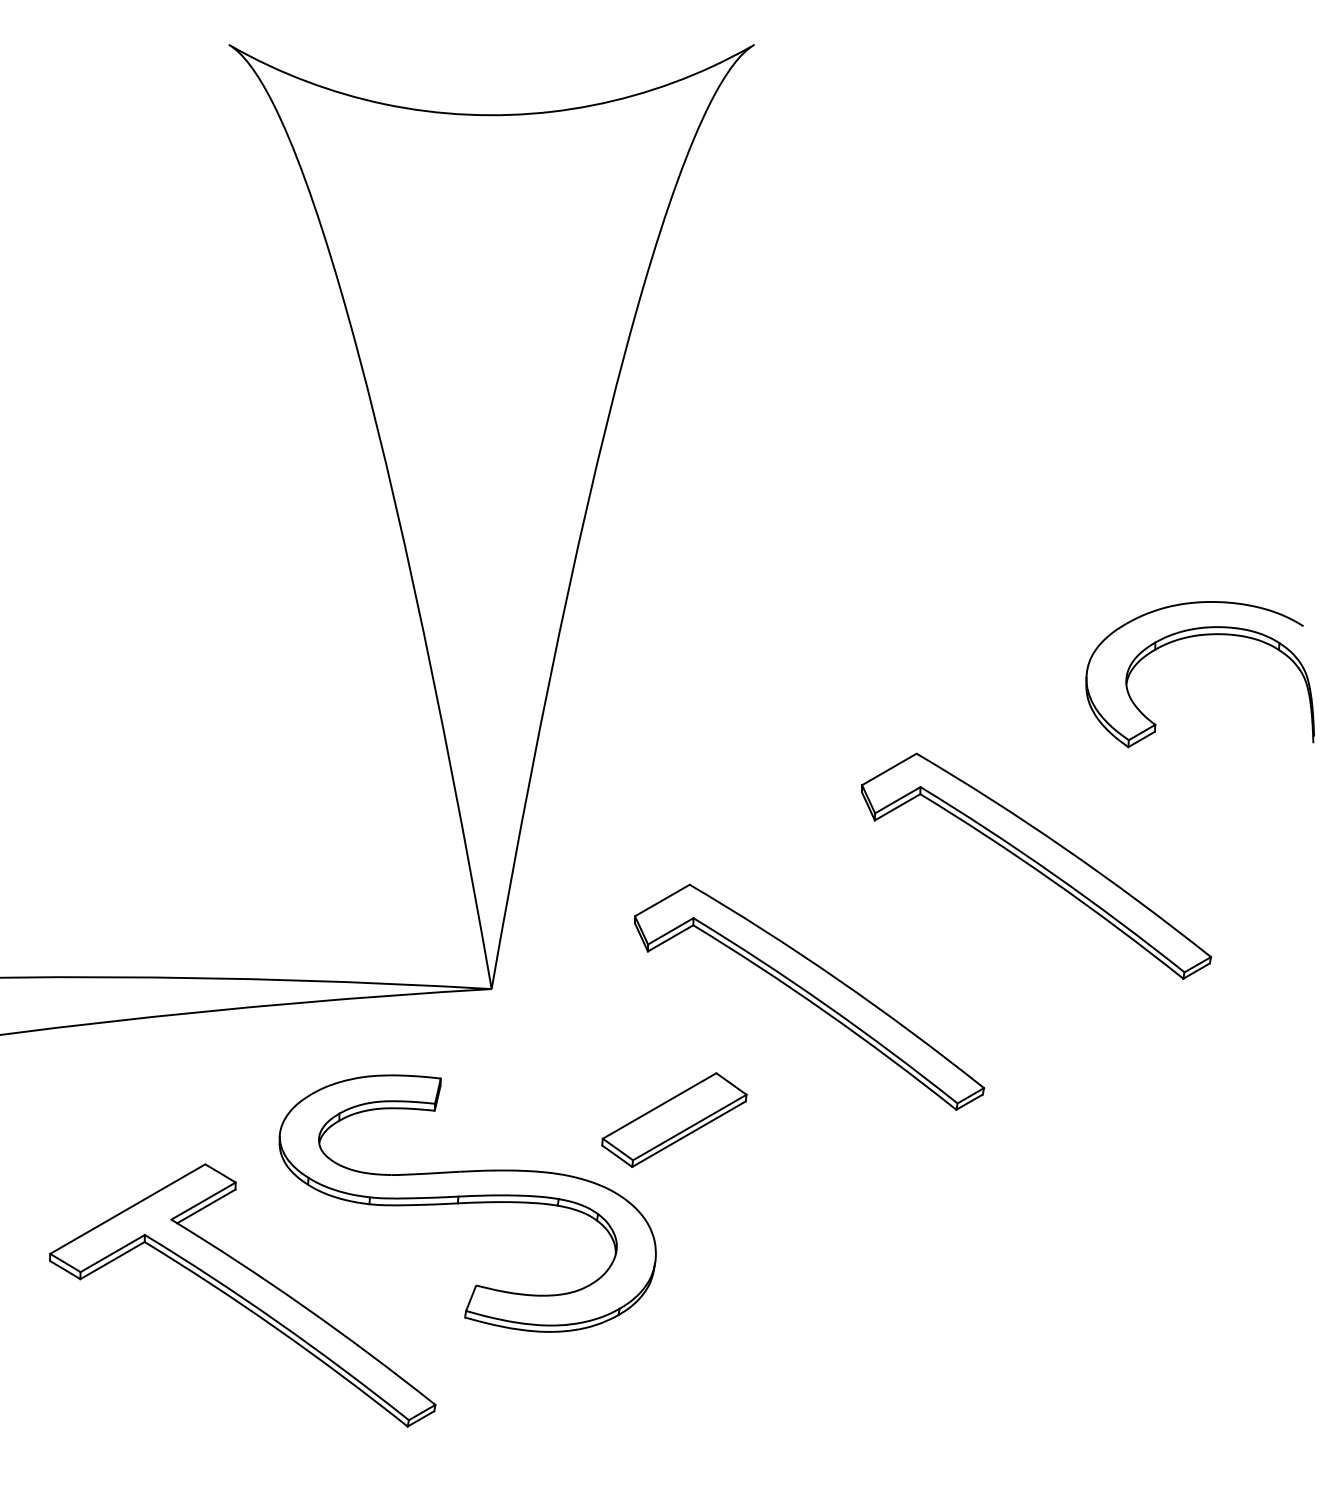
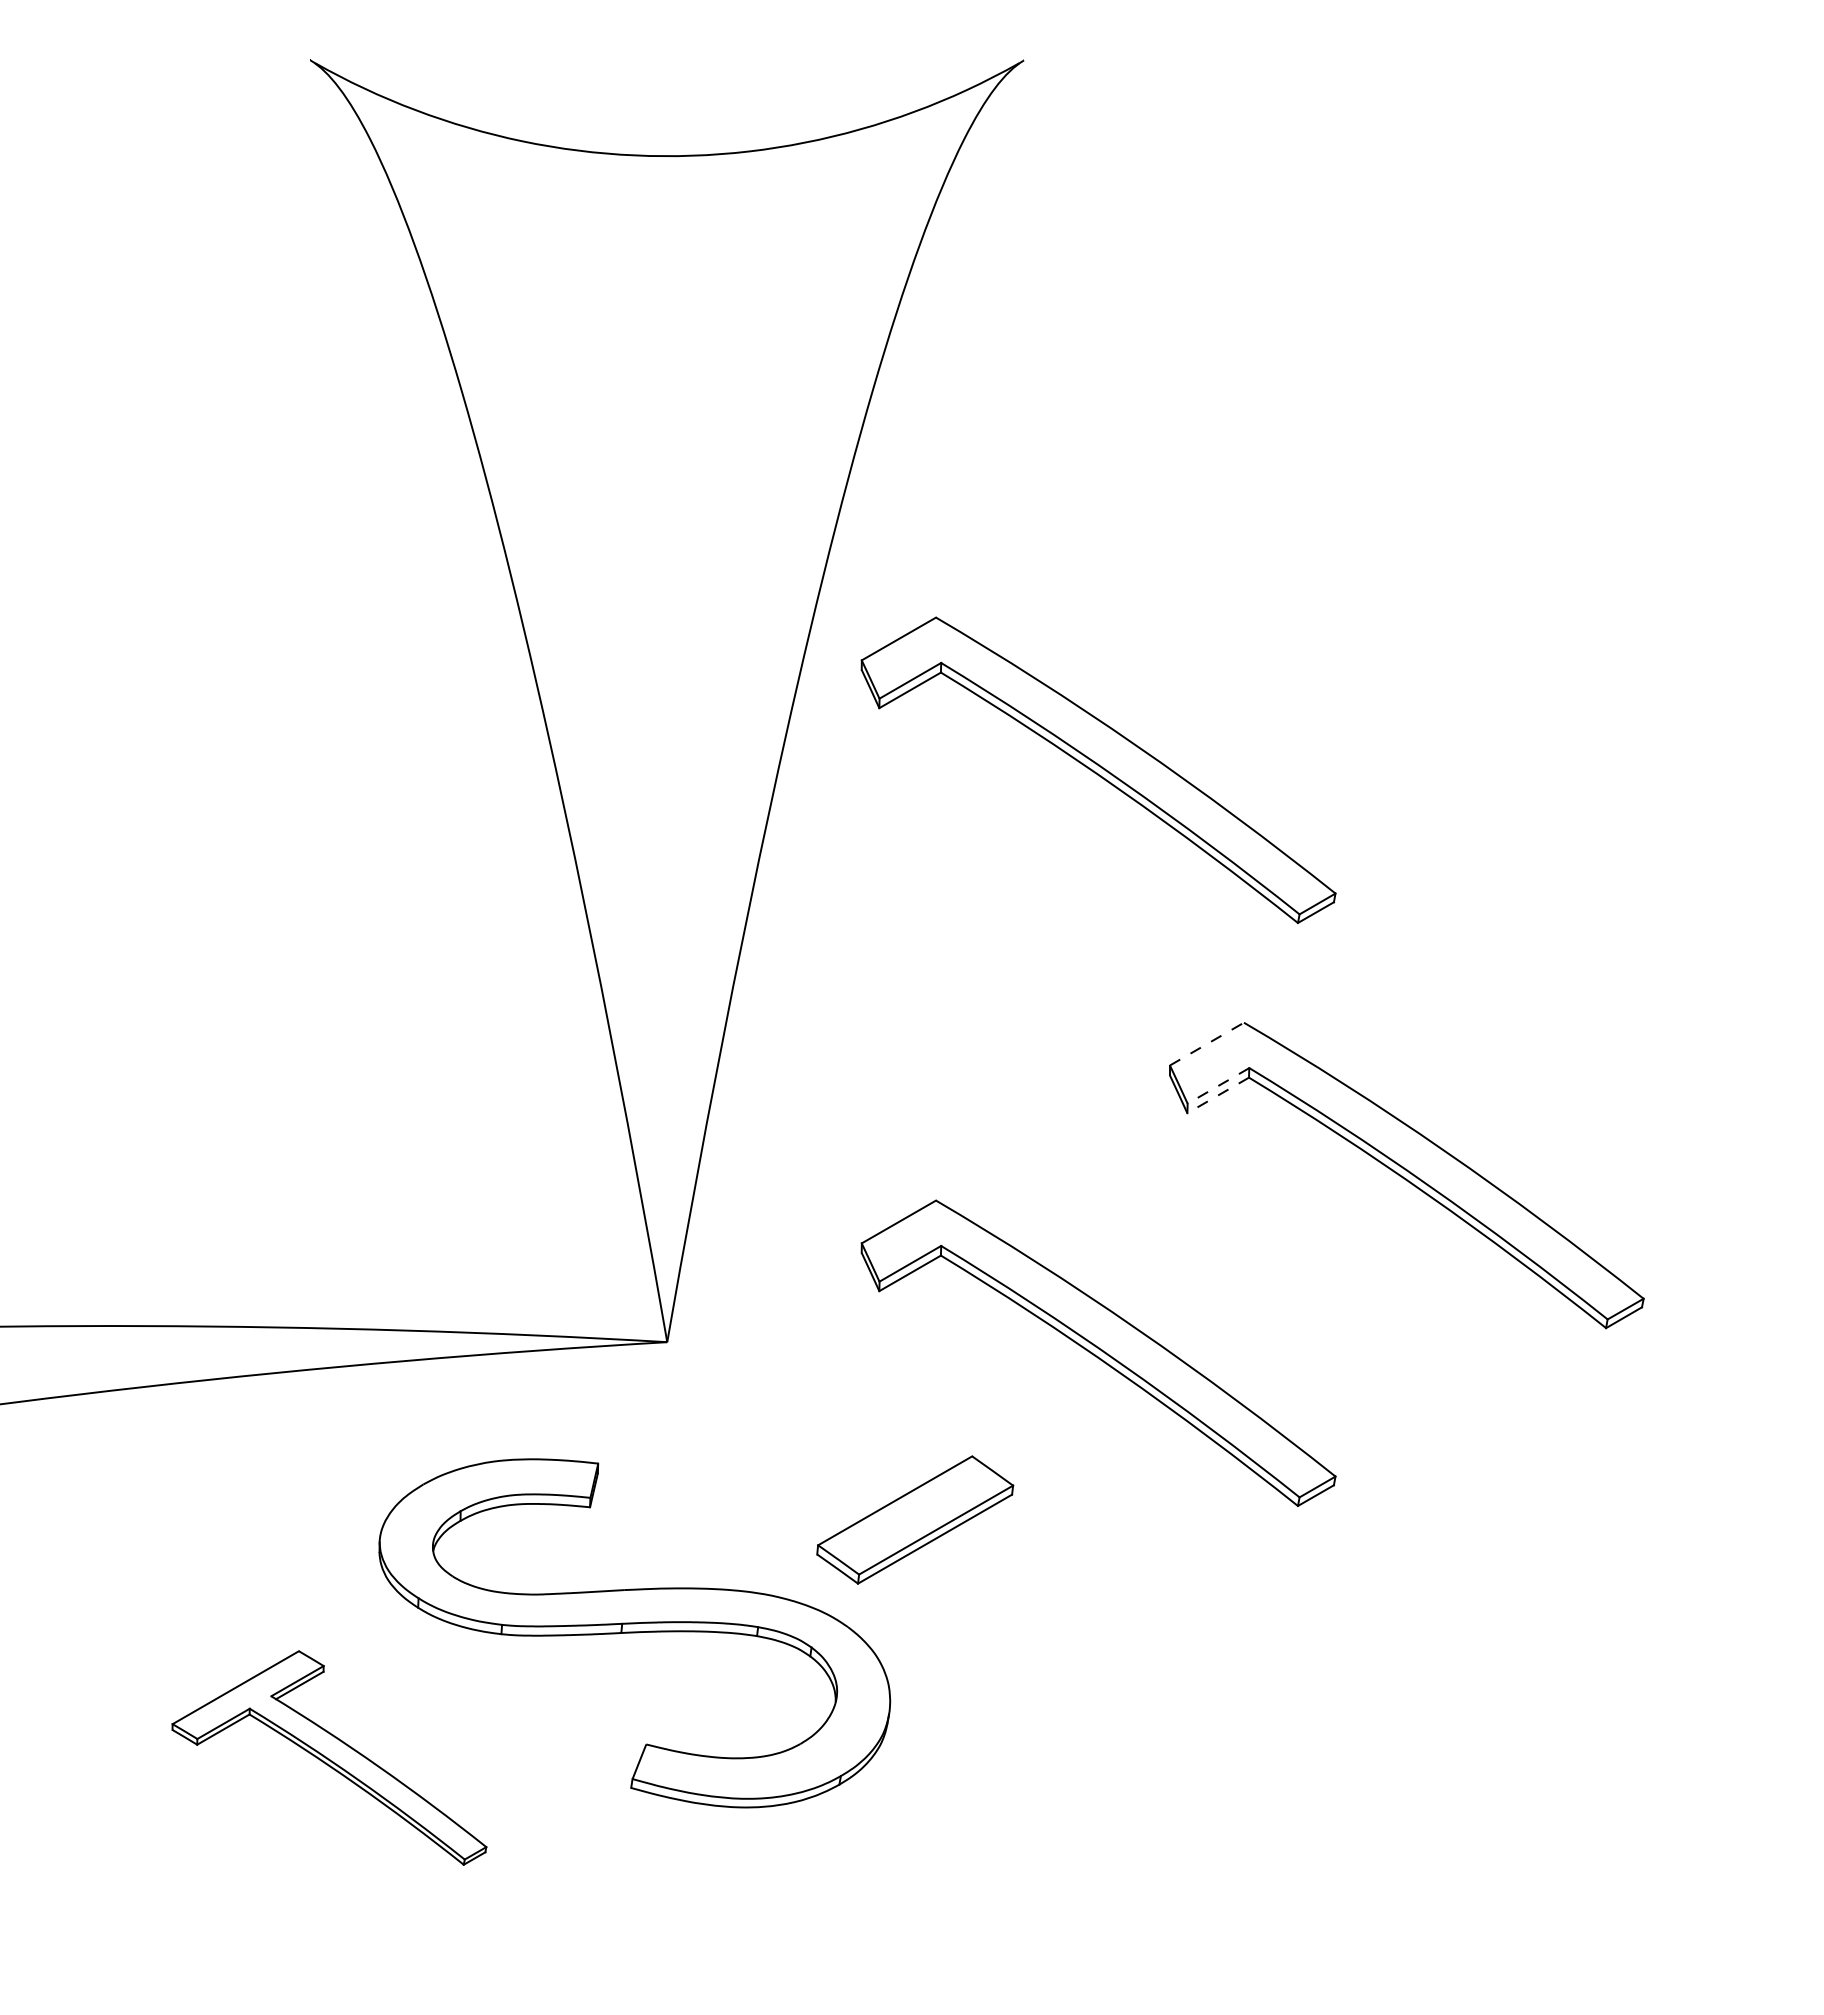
part: (809, 567) -> (1098, 769), added
part: (1193, 637) -> (1619, 864), removed
line: (888, 769) -> (1206, 1044), solid -> dashed
line: (897, 799) -> (1218, 1085), solid -> dashed
line: (897, 807) -> (1218, 1095), solid -> dashed
part: (242, 1295) -> (329, 1757), size x0.6

